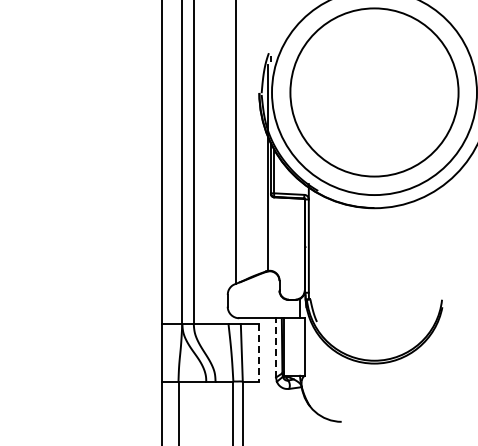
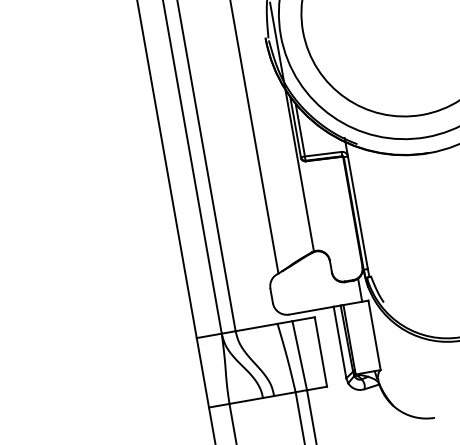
line: (276, 347) -> (340, 341), dashed -> solid
line: (259, 352) -> (321, 351), dashed -> solid

